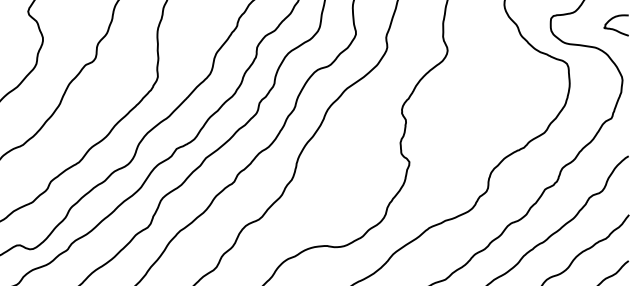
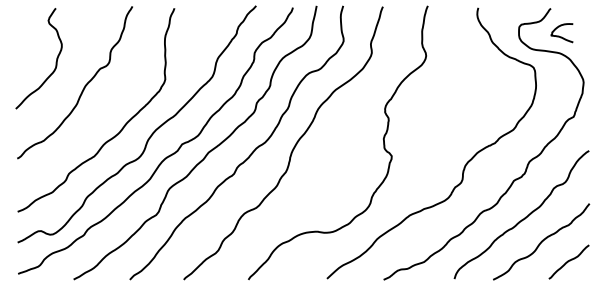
curve: (613, 28) -> (559, 35), moved

